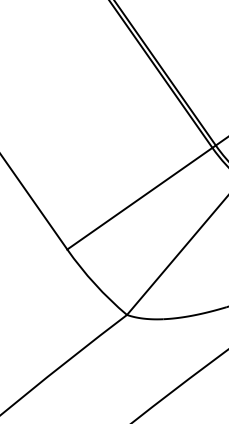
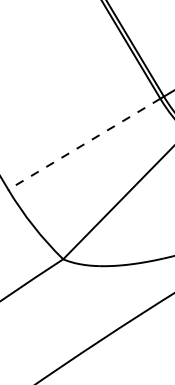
line: (139, 198) -> (84, 144), solid -> dashed

